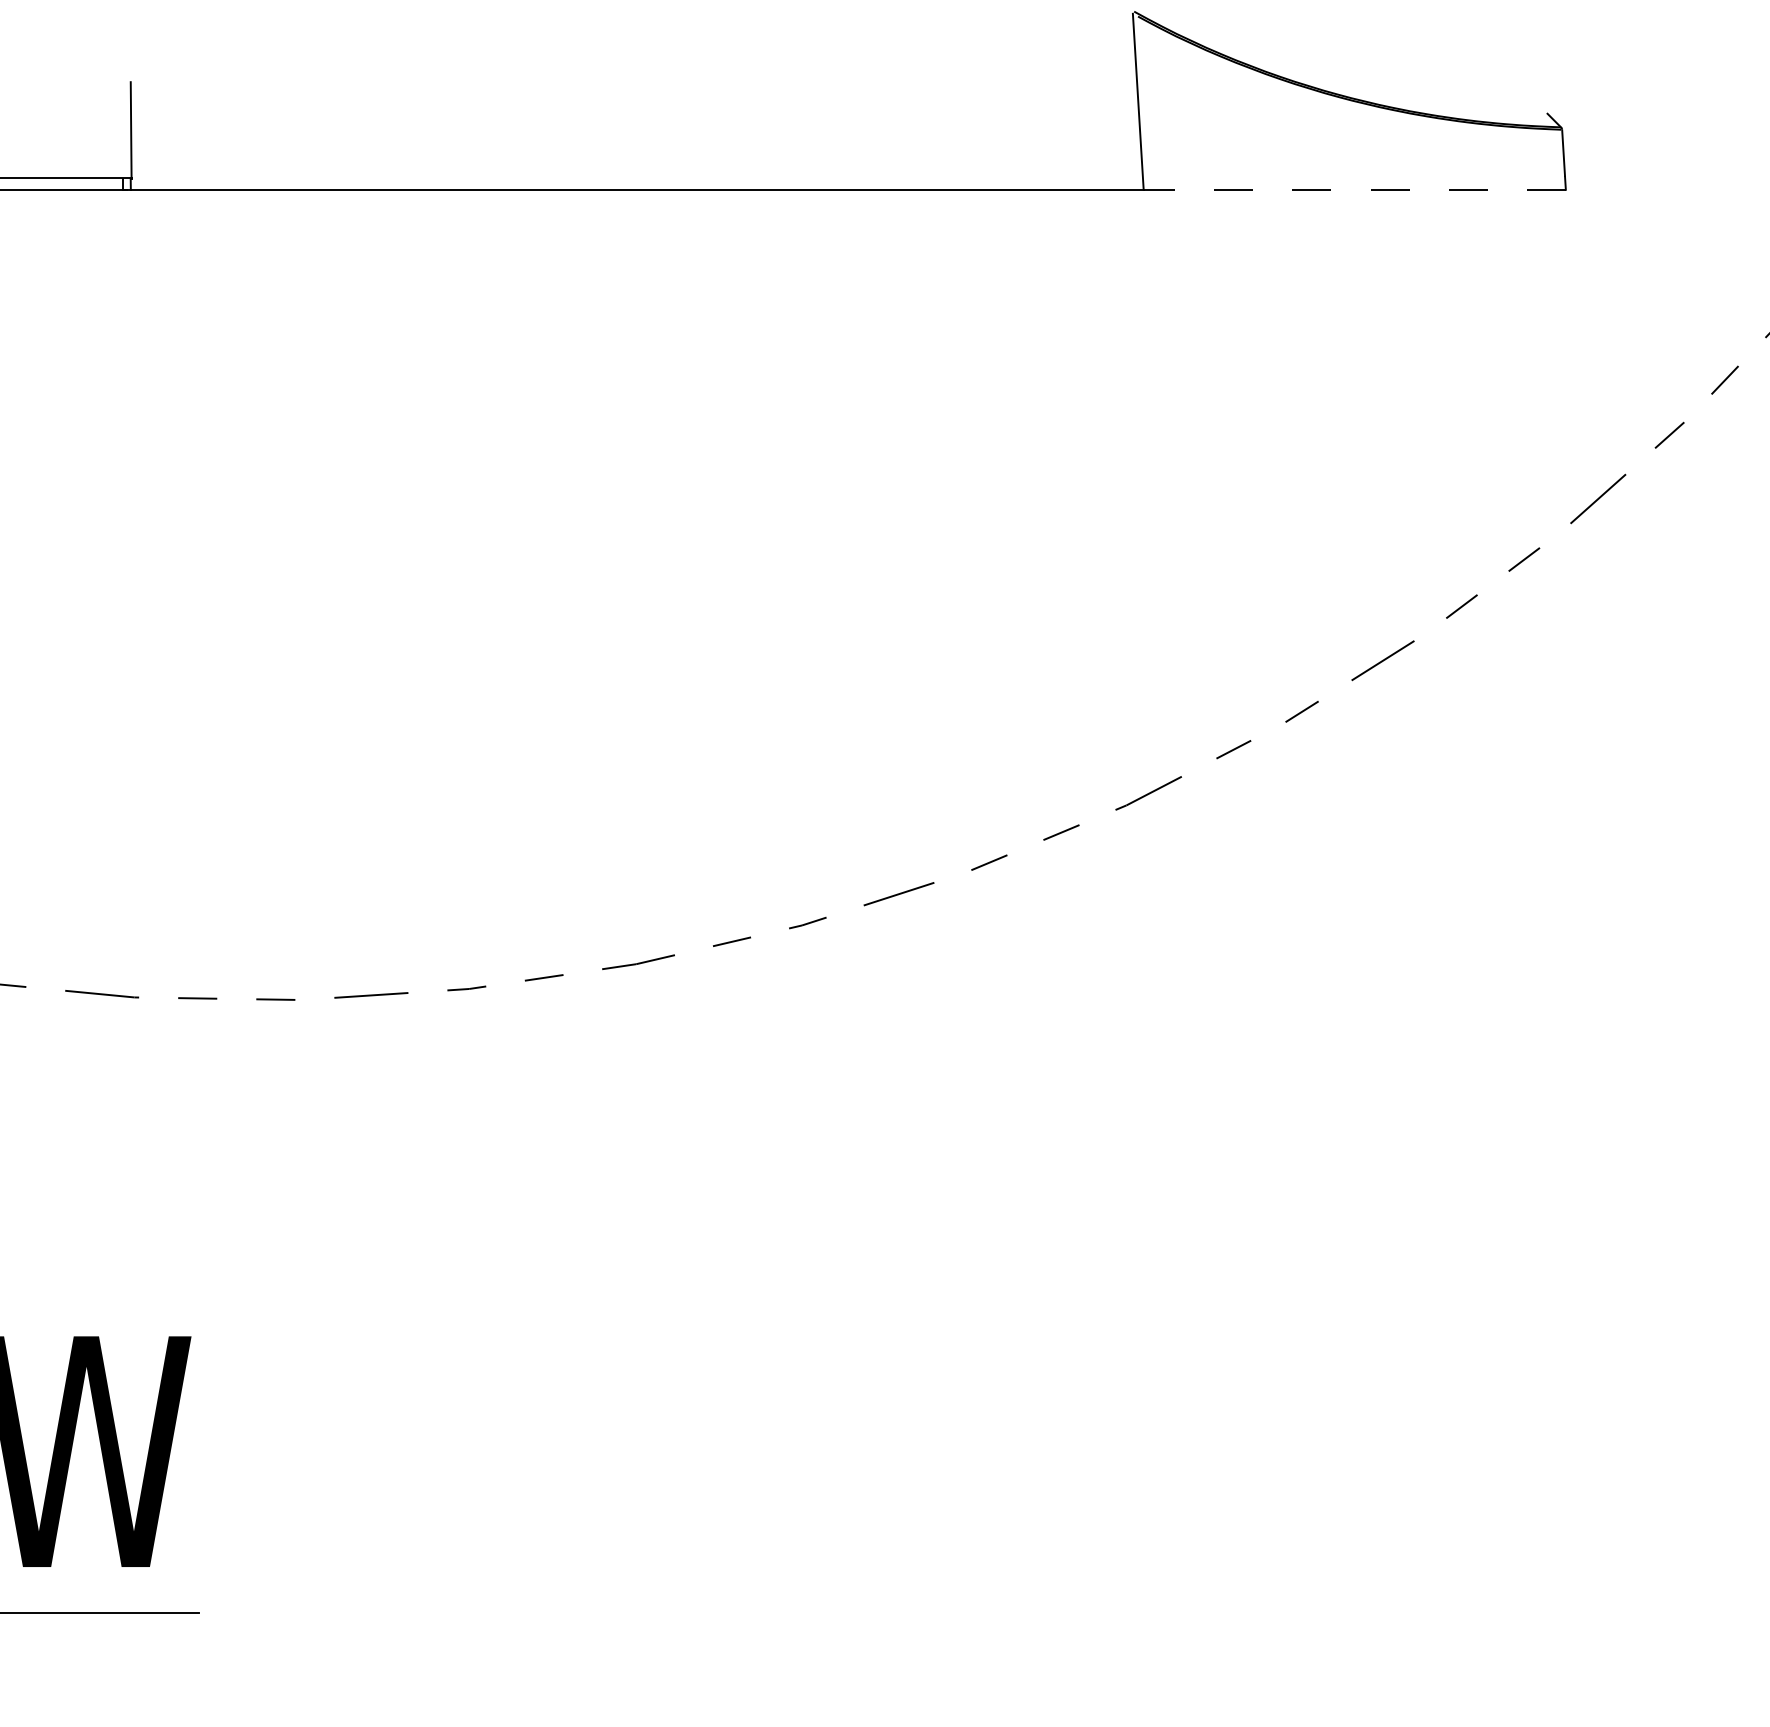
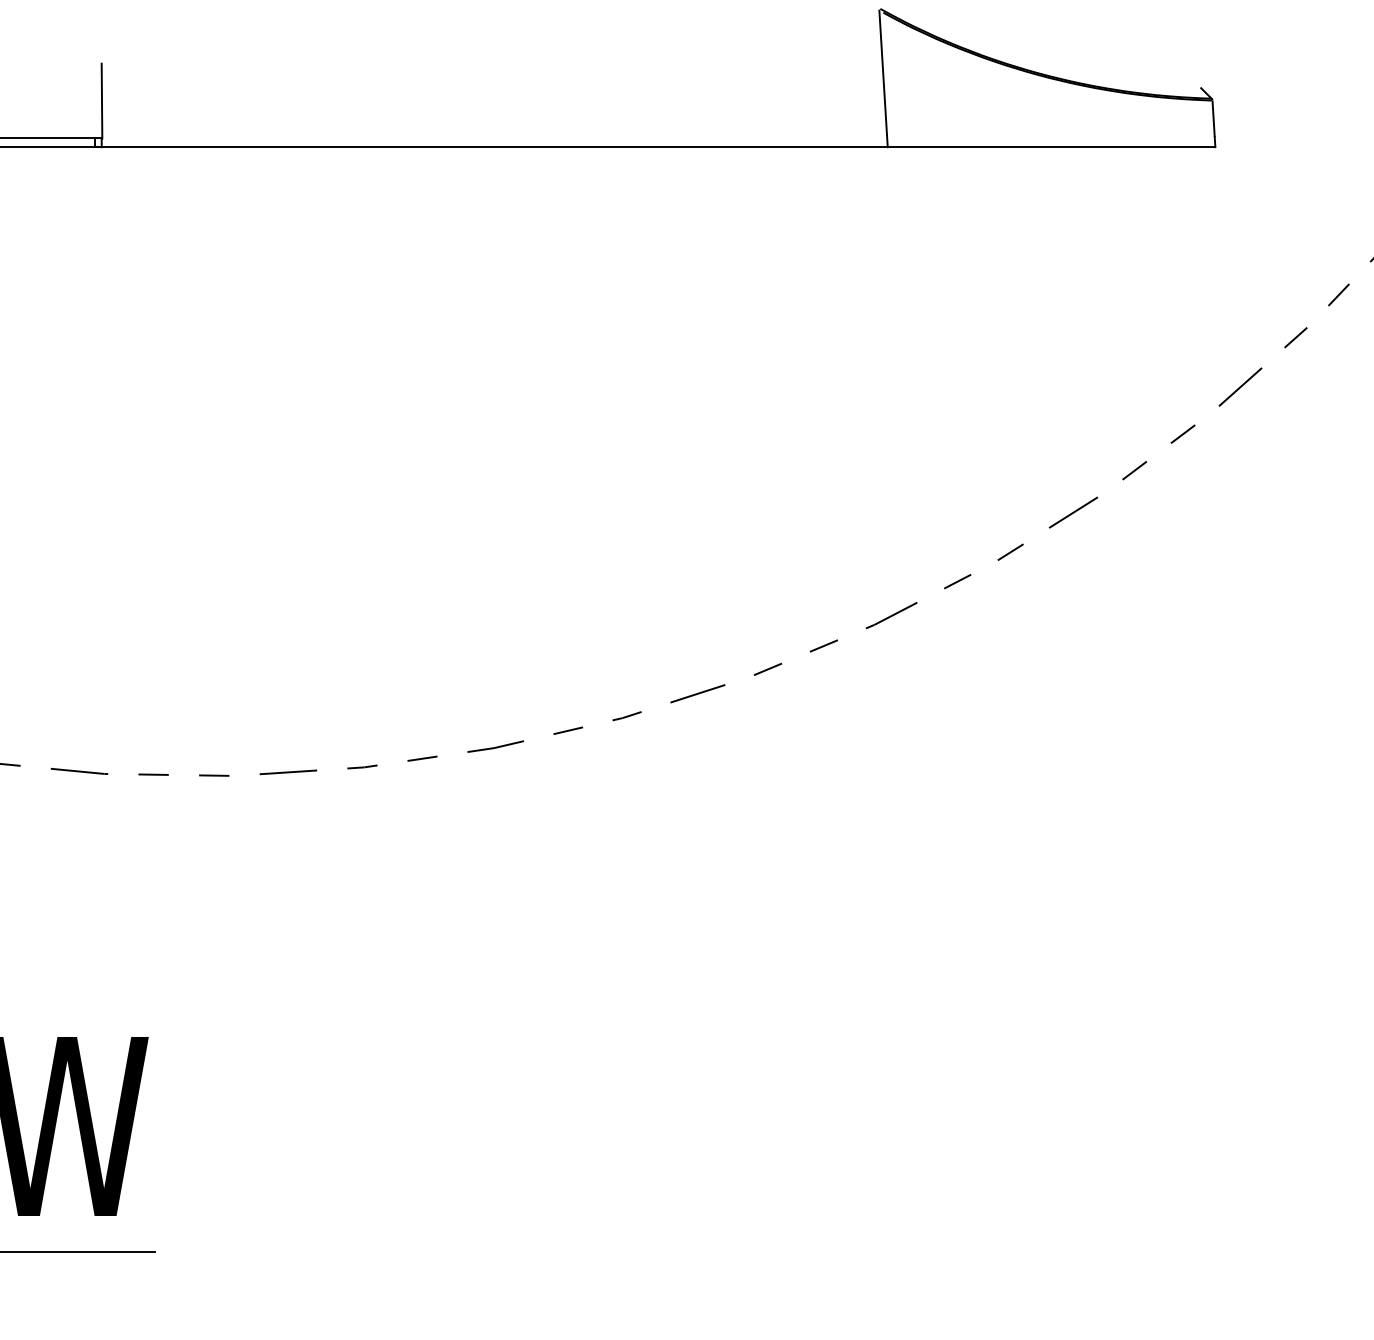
line: (1354, 190) -> (1051, 147), dashed -> solid

